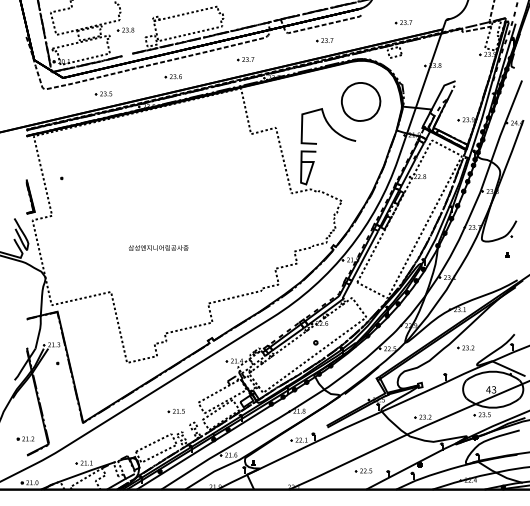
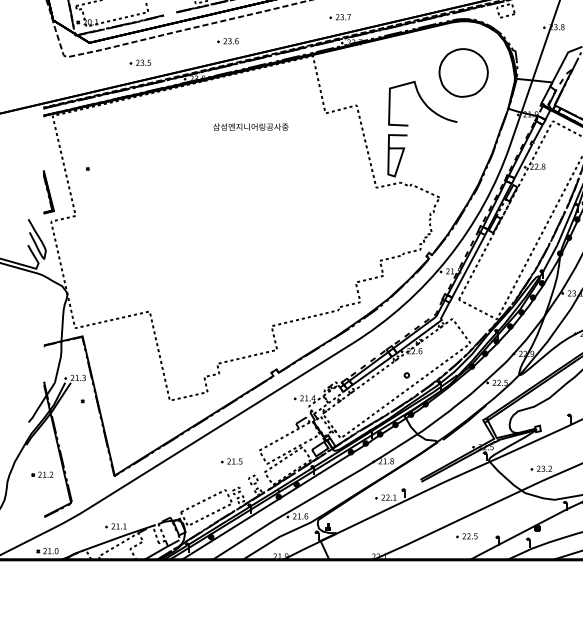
part: (245, 59) -> (339, 17), moved
text: (158, 247) -> (250, 126), moved
part: (25, 438) -> (42, 474), moved

